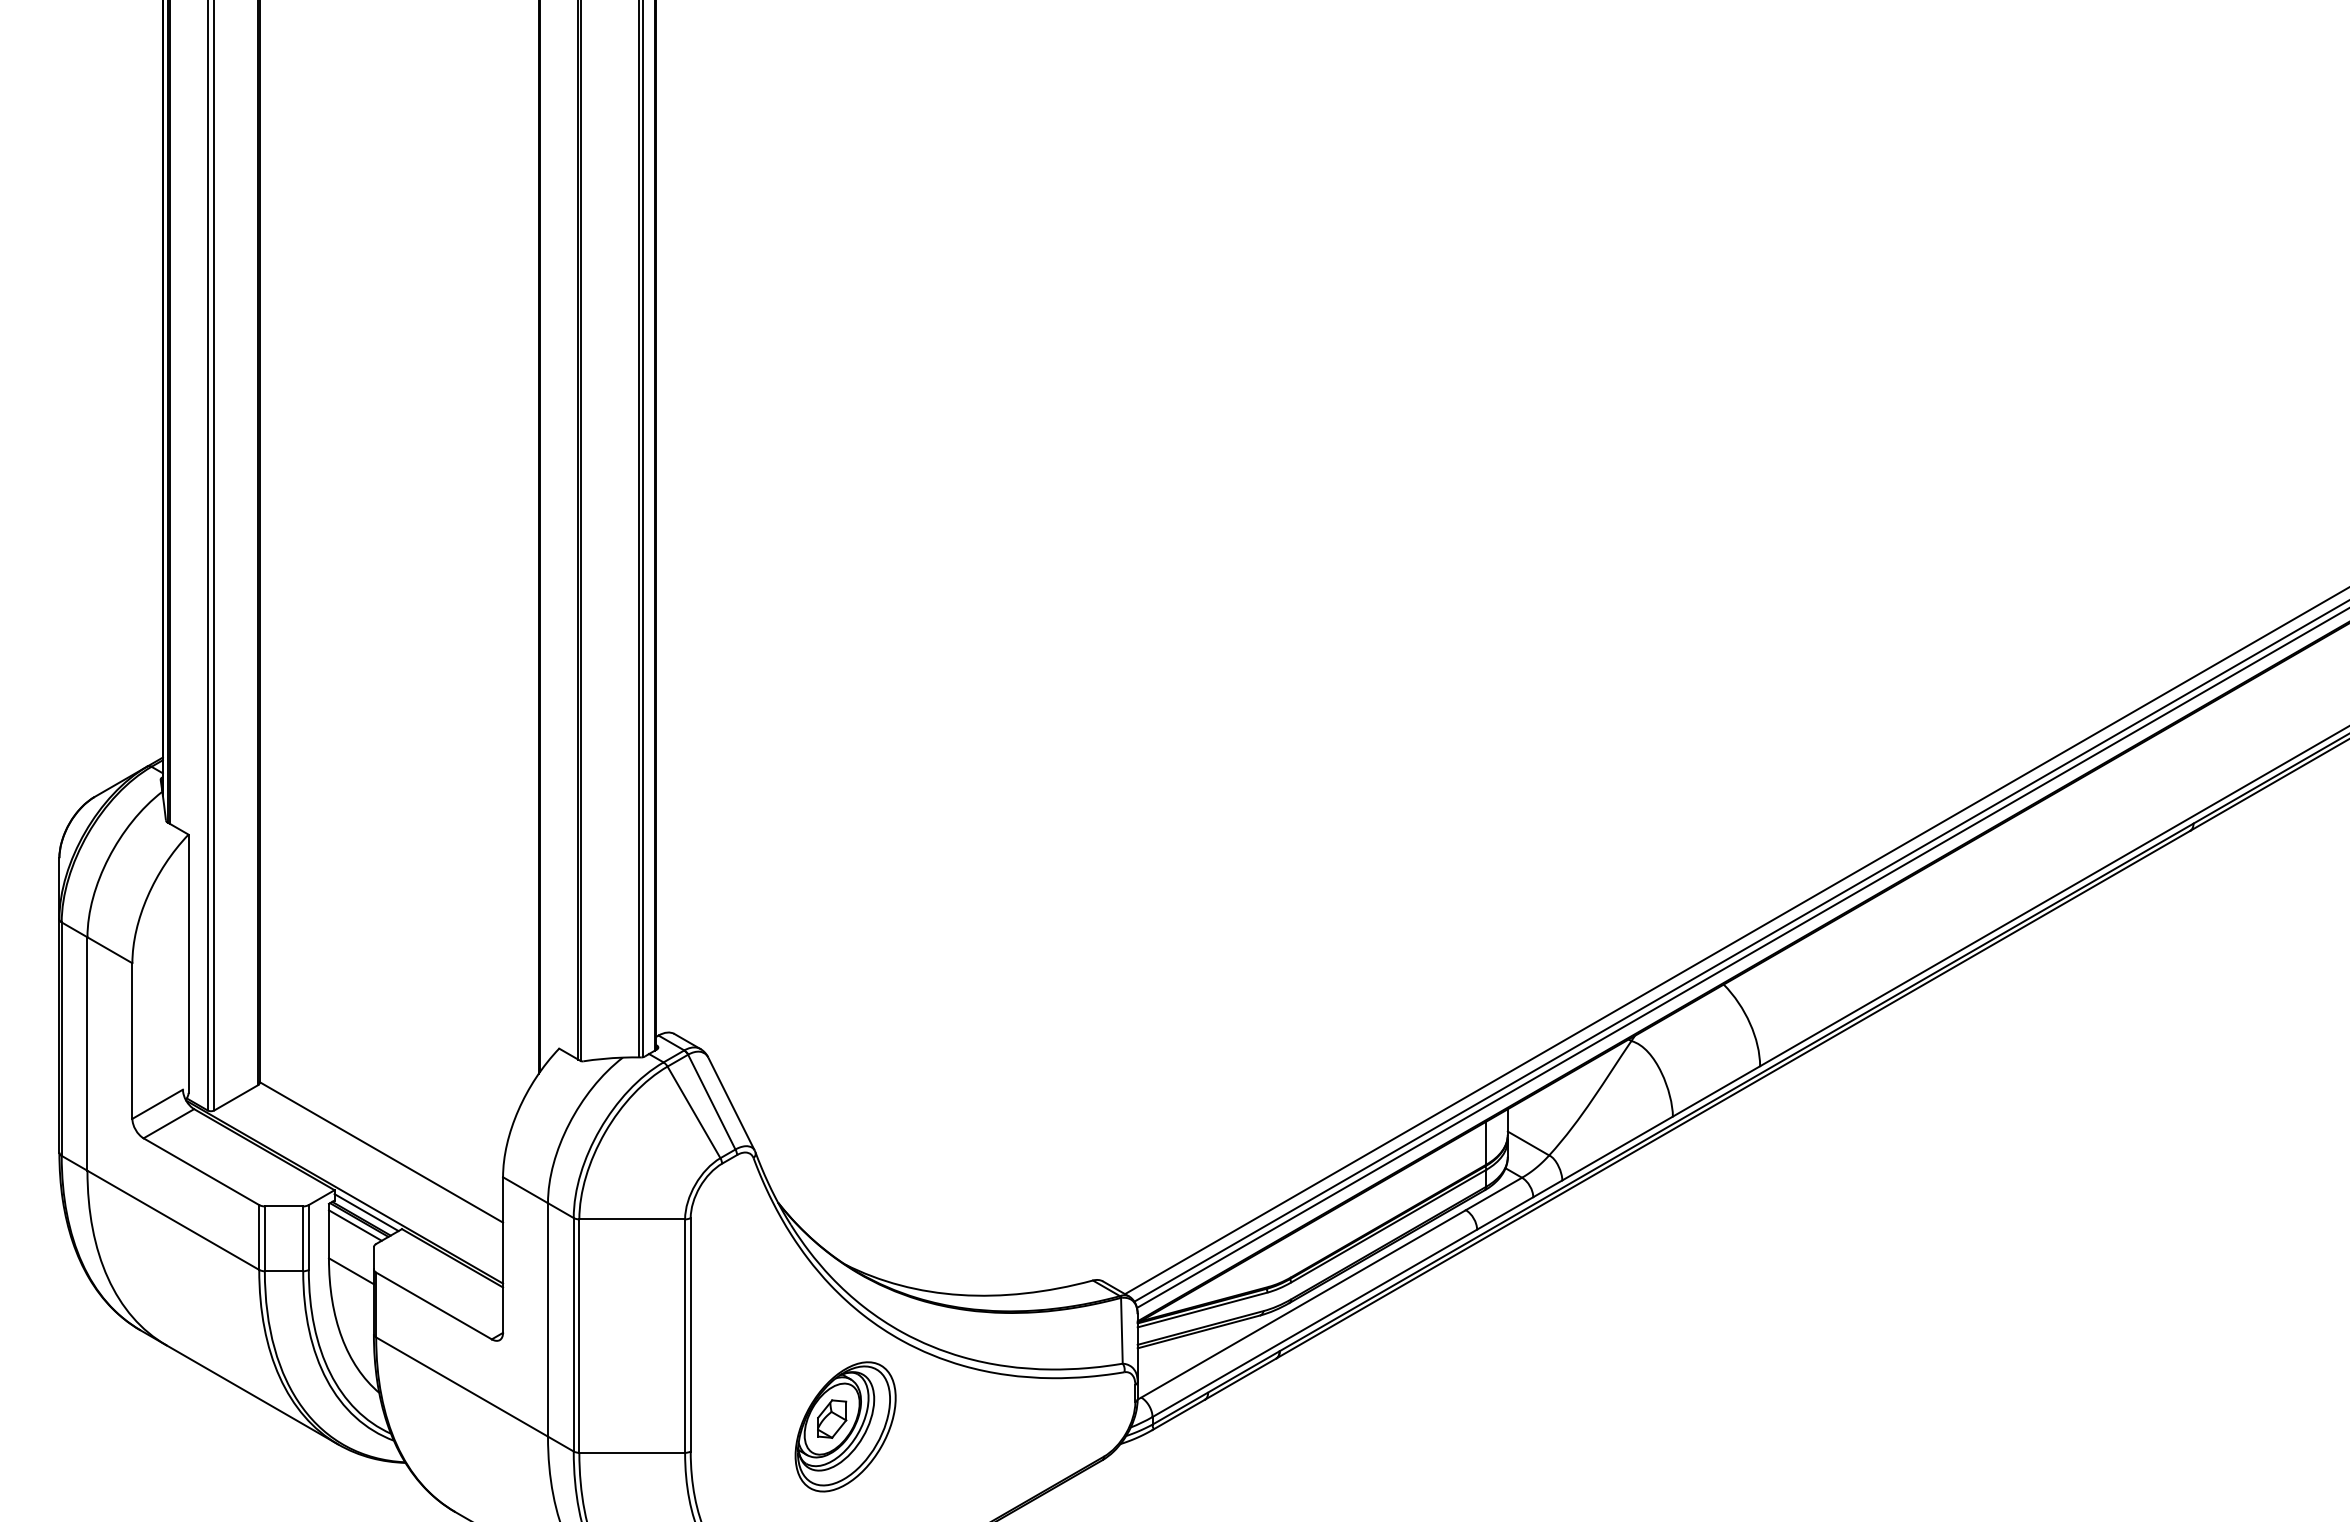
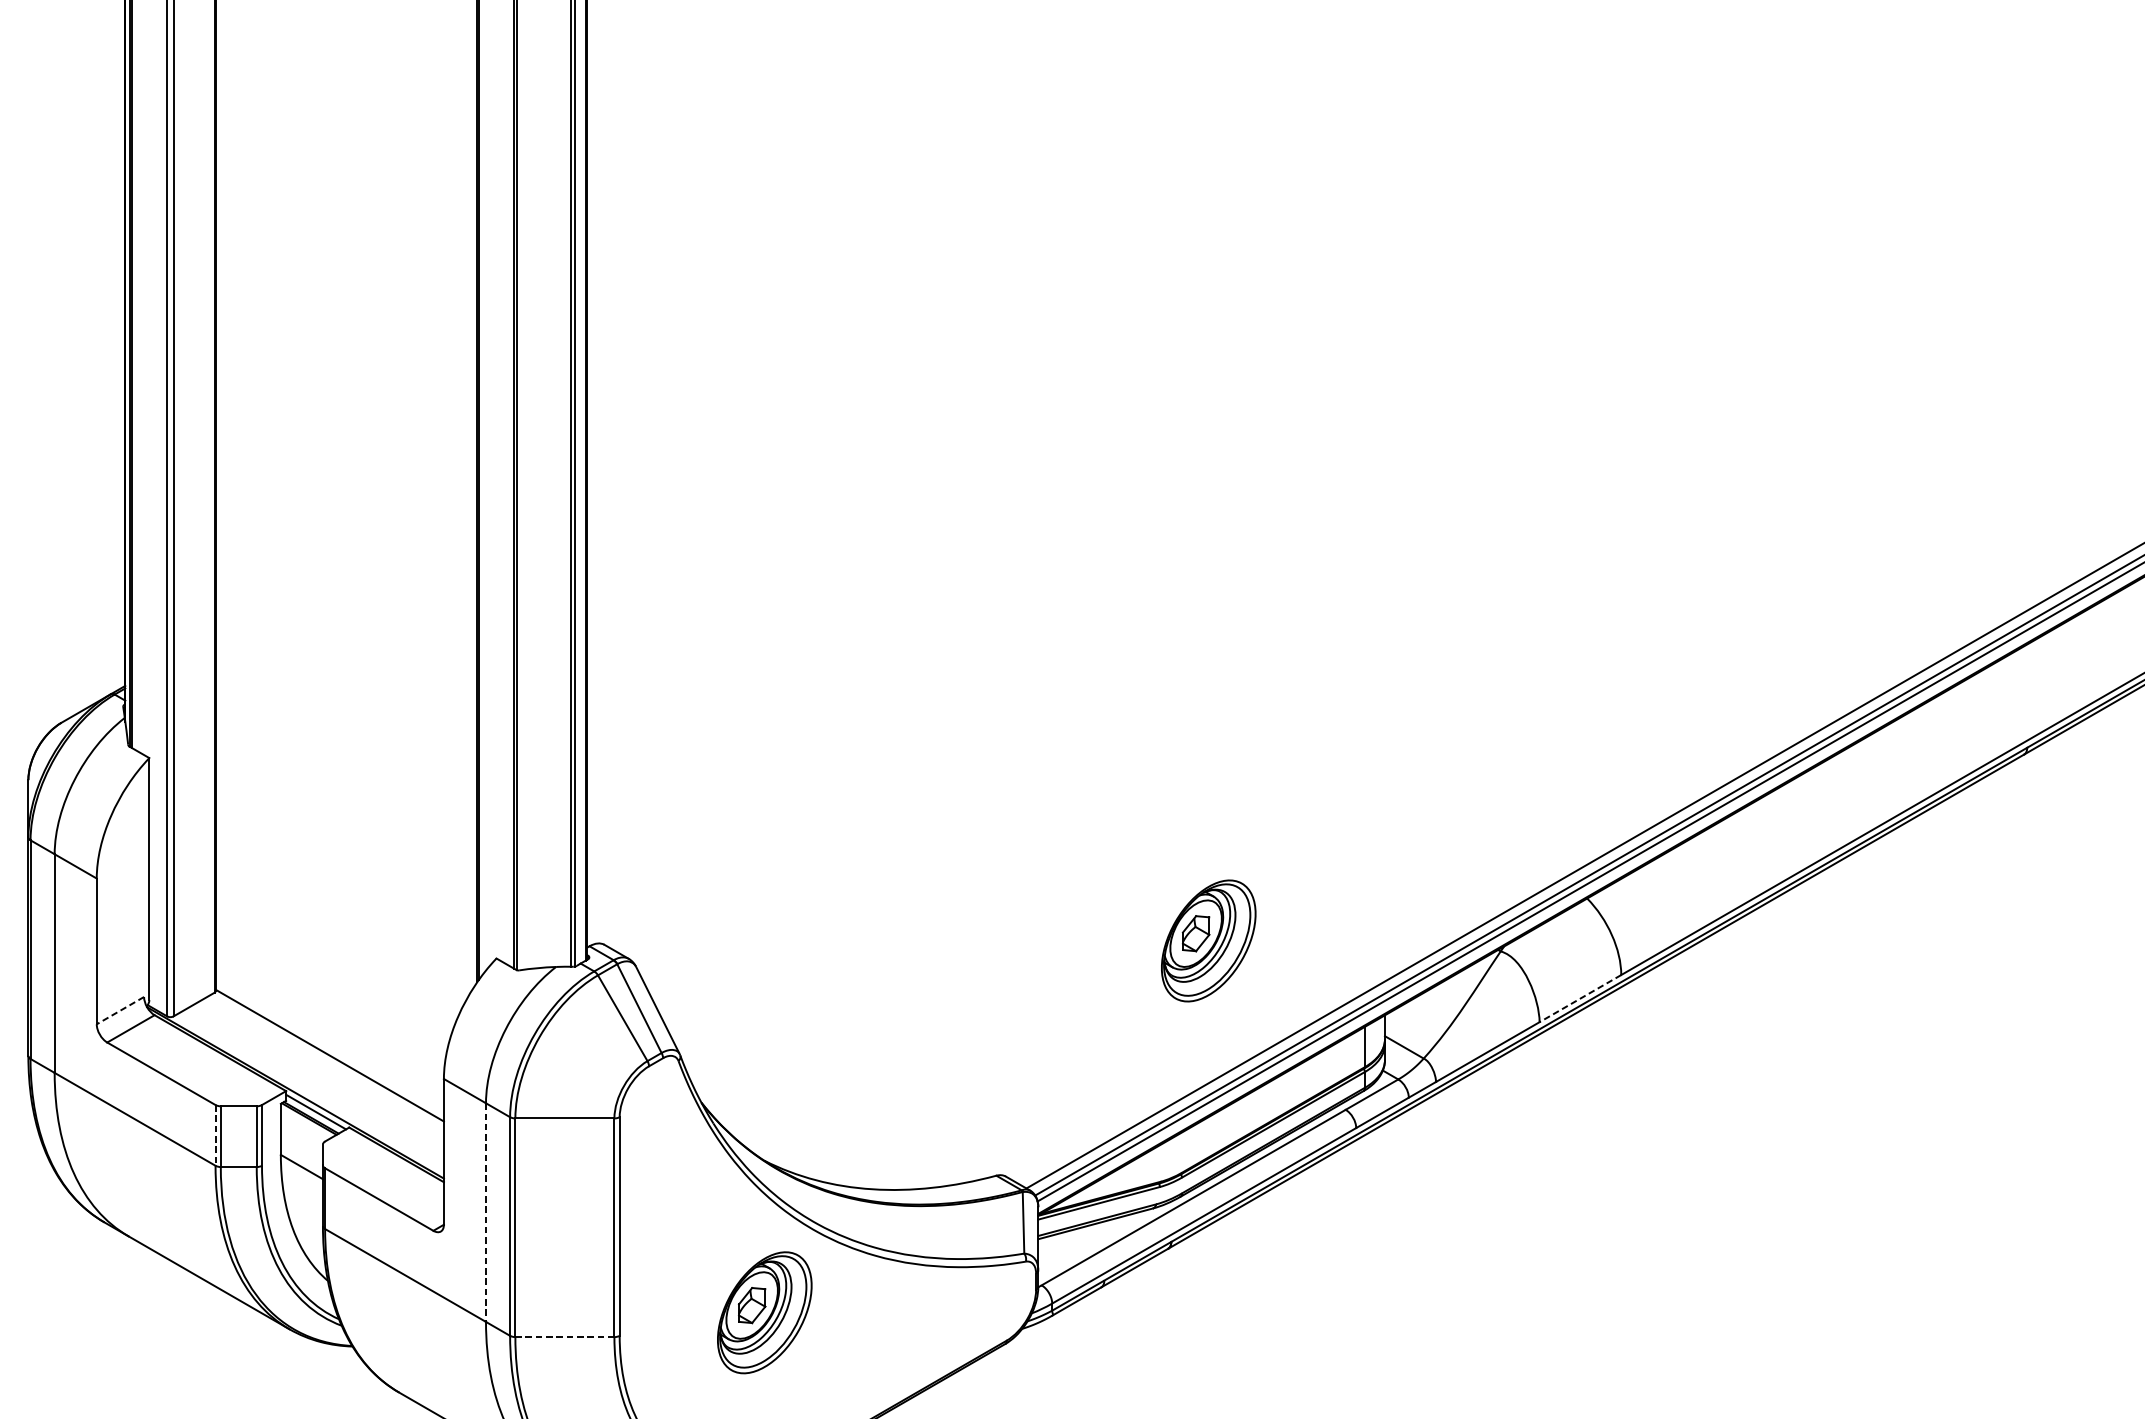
part: (1319, 1029) -> (1208, 940), added
line: (1716, 1091) -> (1580, 998), solid -> dashed
line: (157, 1104) -> (120, 1010), solid -> dashed
line: (354, 1225) -> (304, 1124), removed
line: (259, 1238) -> (215, 1136), solid -> dashed
line: (548, 1319) -> (486, 1212), solid -> dashed
line: (632, 1452) -> (565, 1336), solid -> dashed

